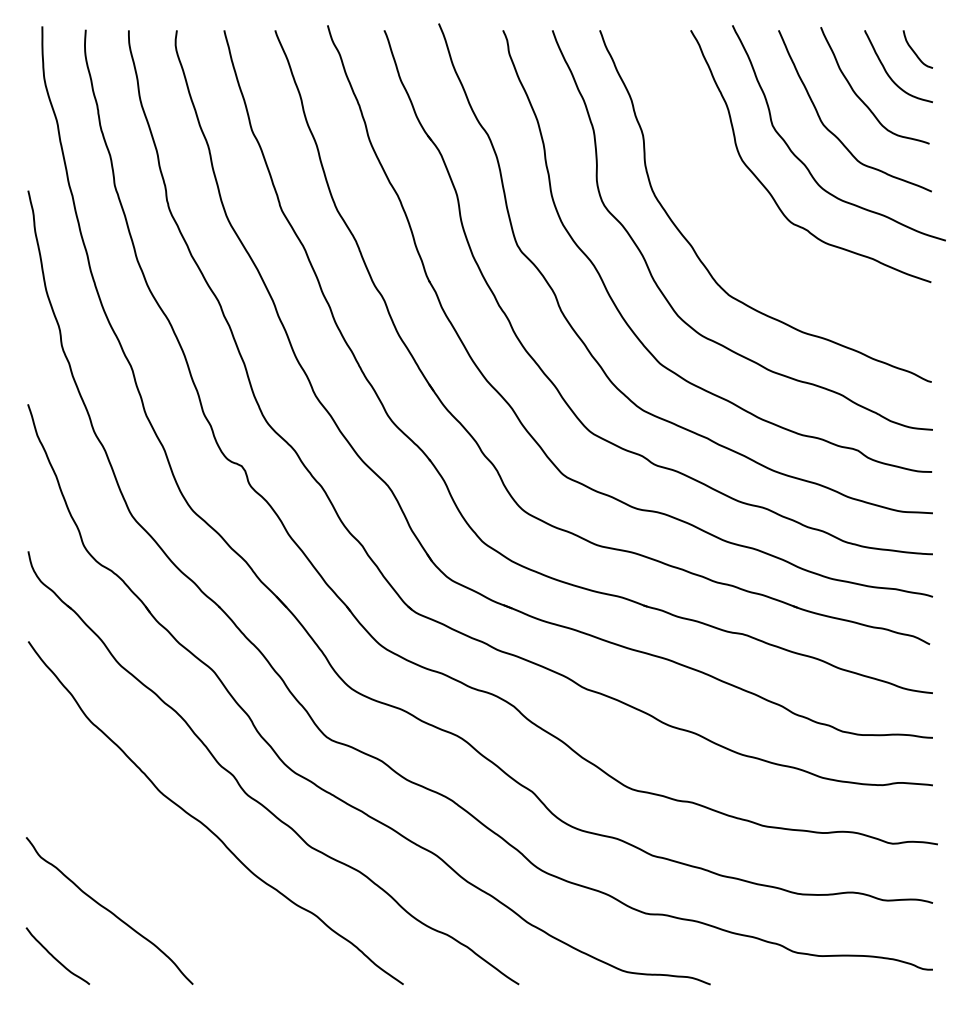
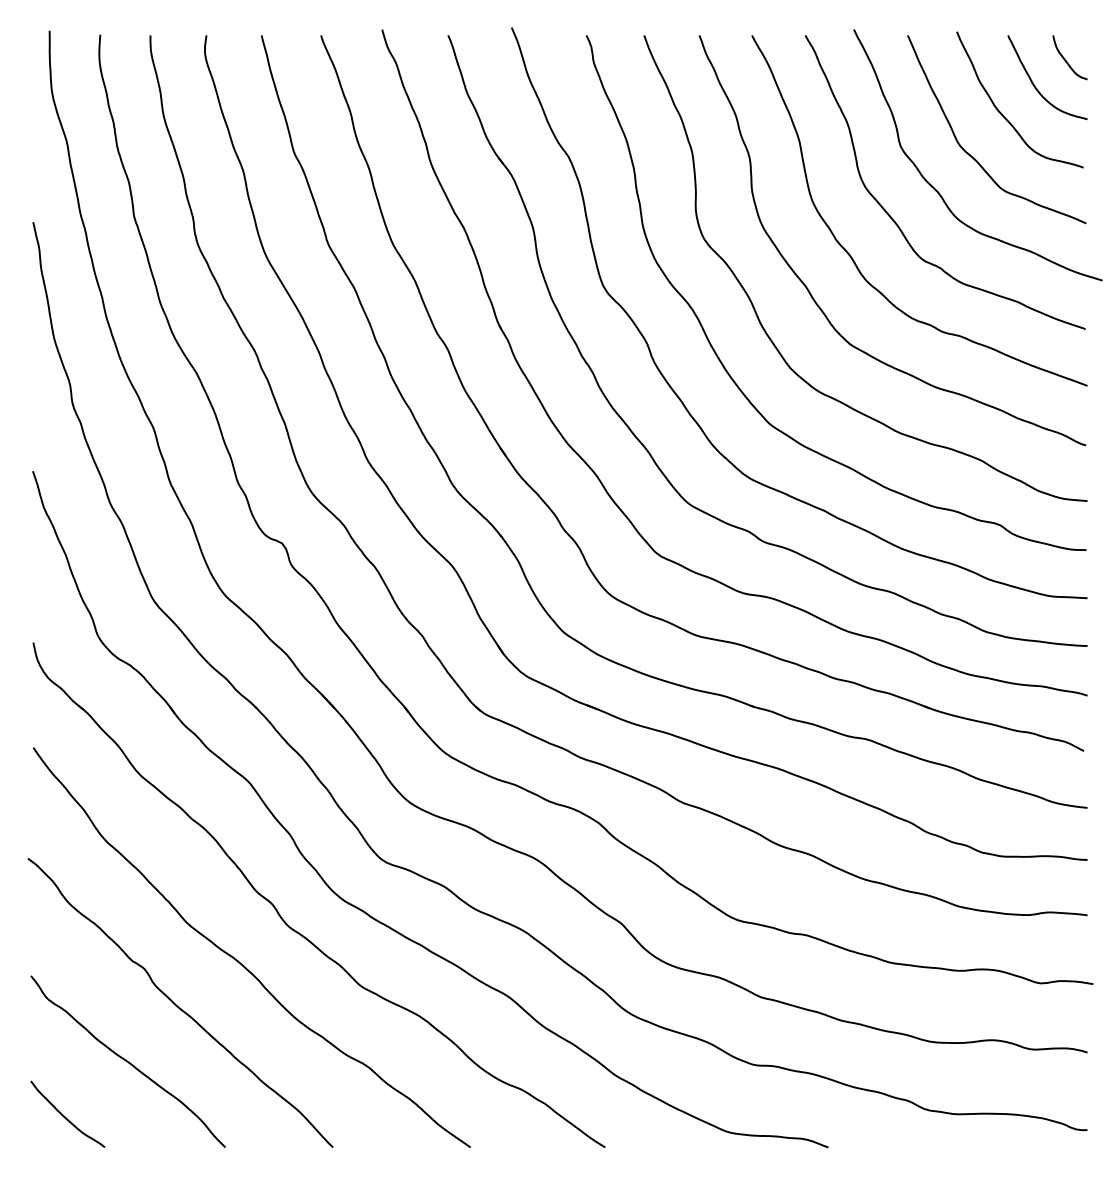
curve: (732, 221) -> (853, 258), added
curve: (152, 862) -> (177, 1005), added

